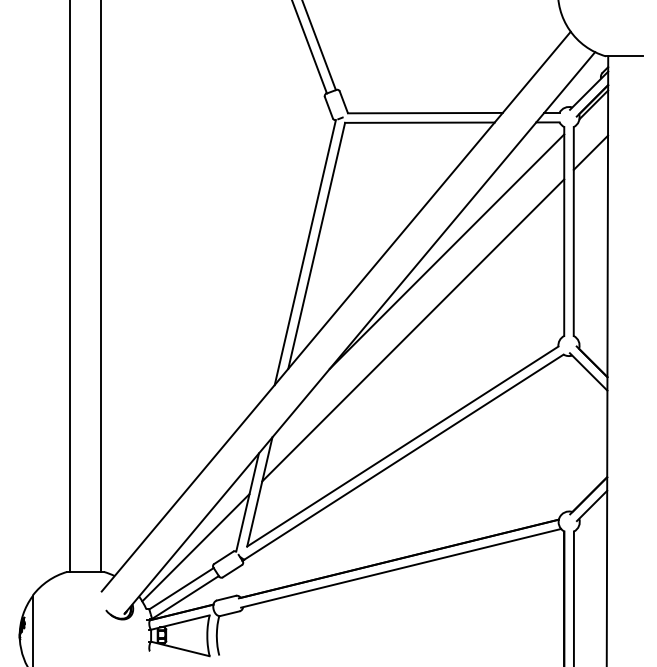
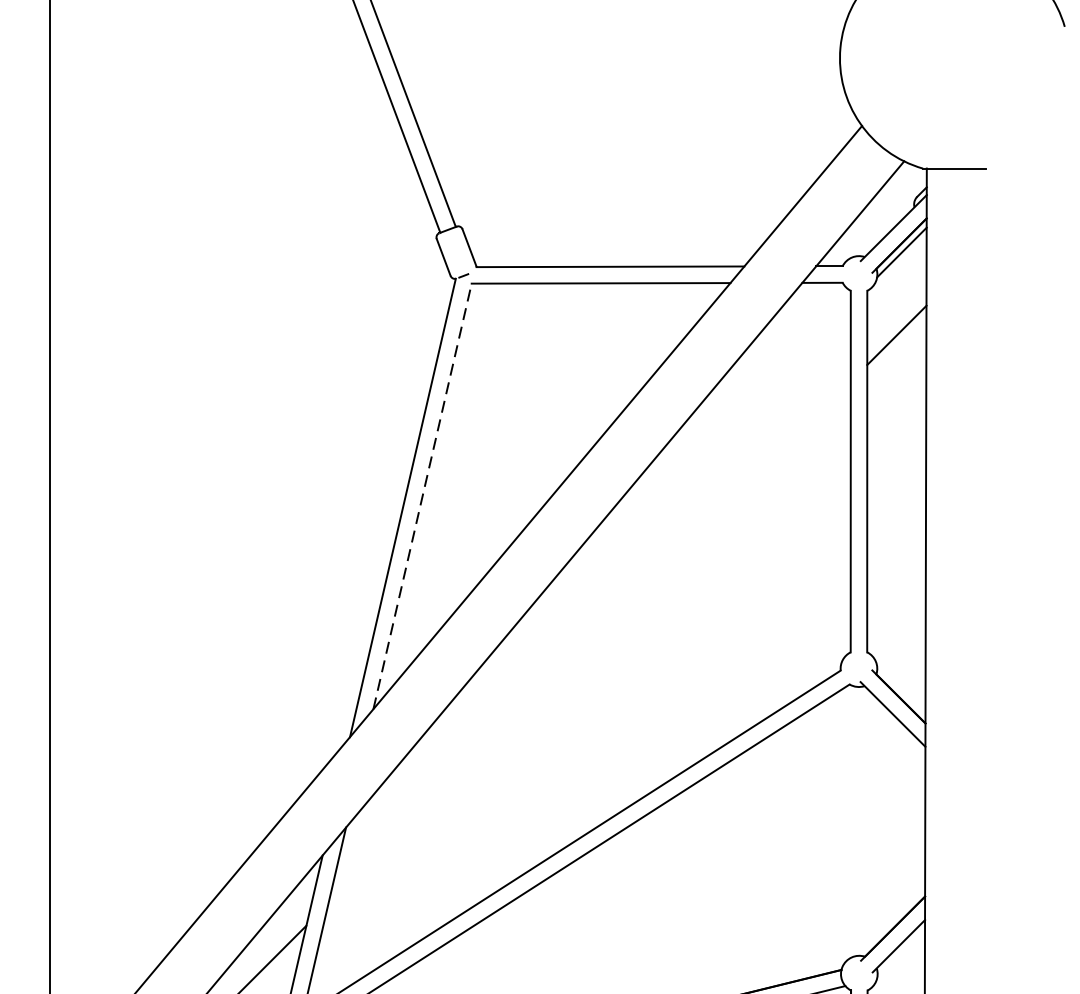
line: (316, 245) -> (422, 495), solid -> dashed
line: (446, 251) -> (647, 506), removed
line: (413, 330) -> (590, 642), removed

